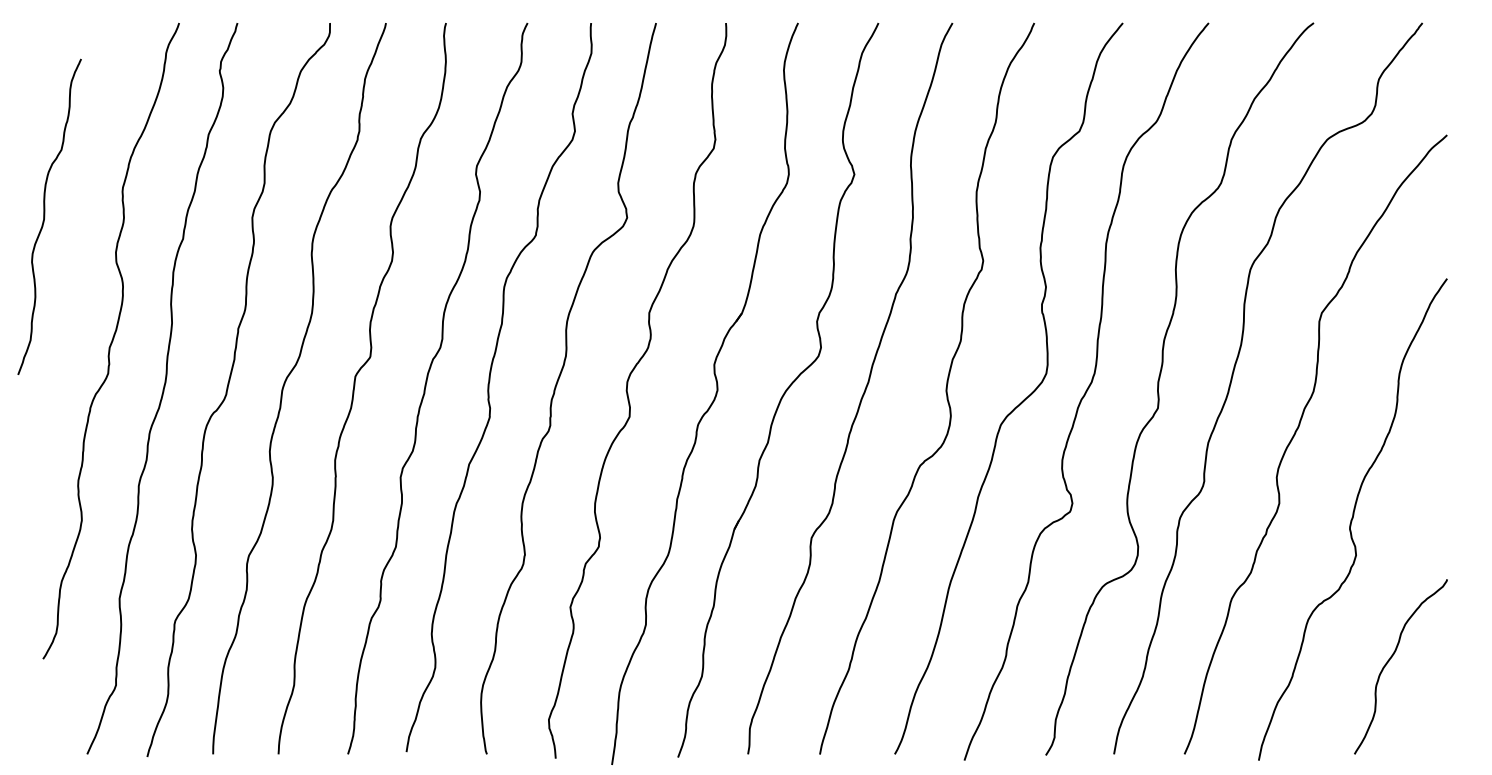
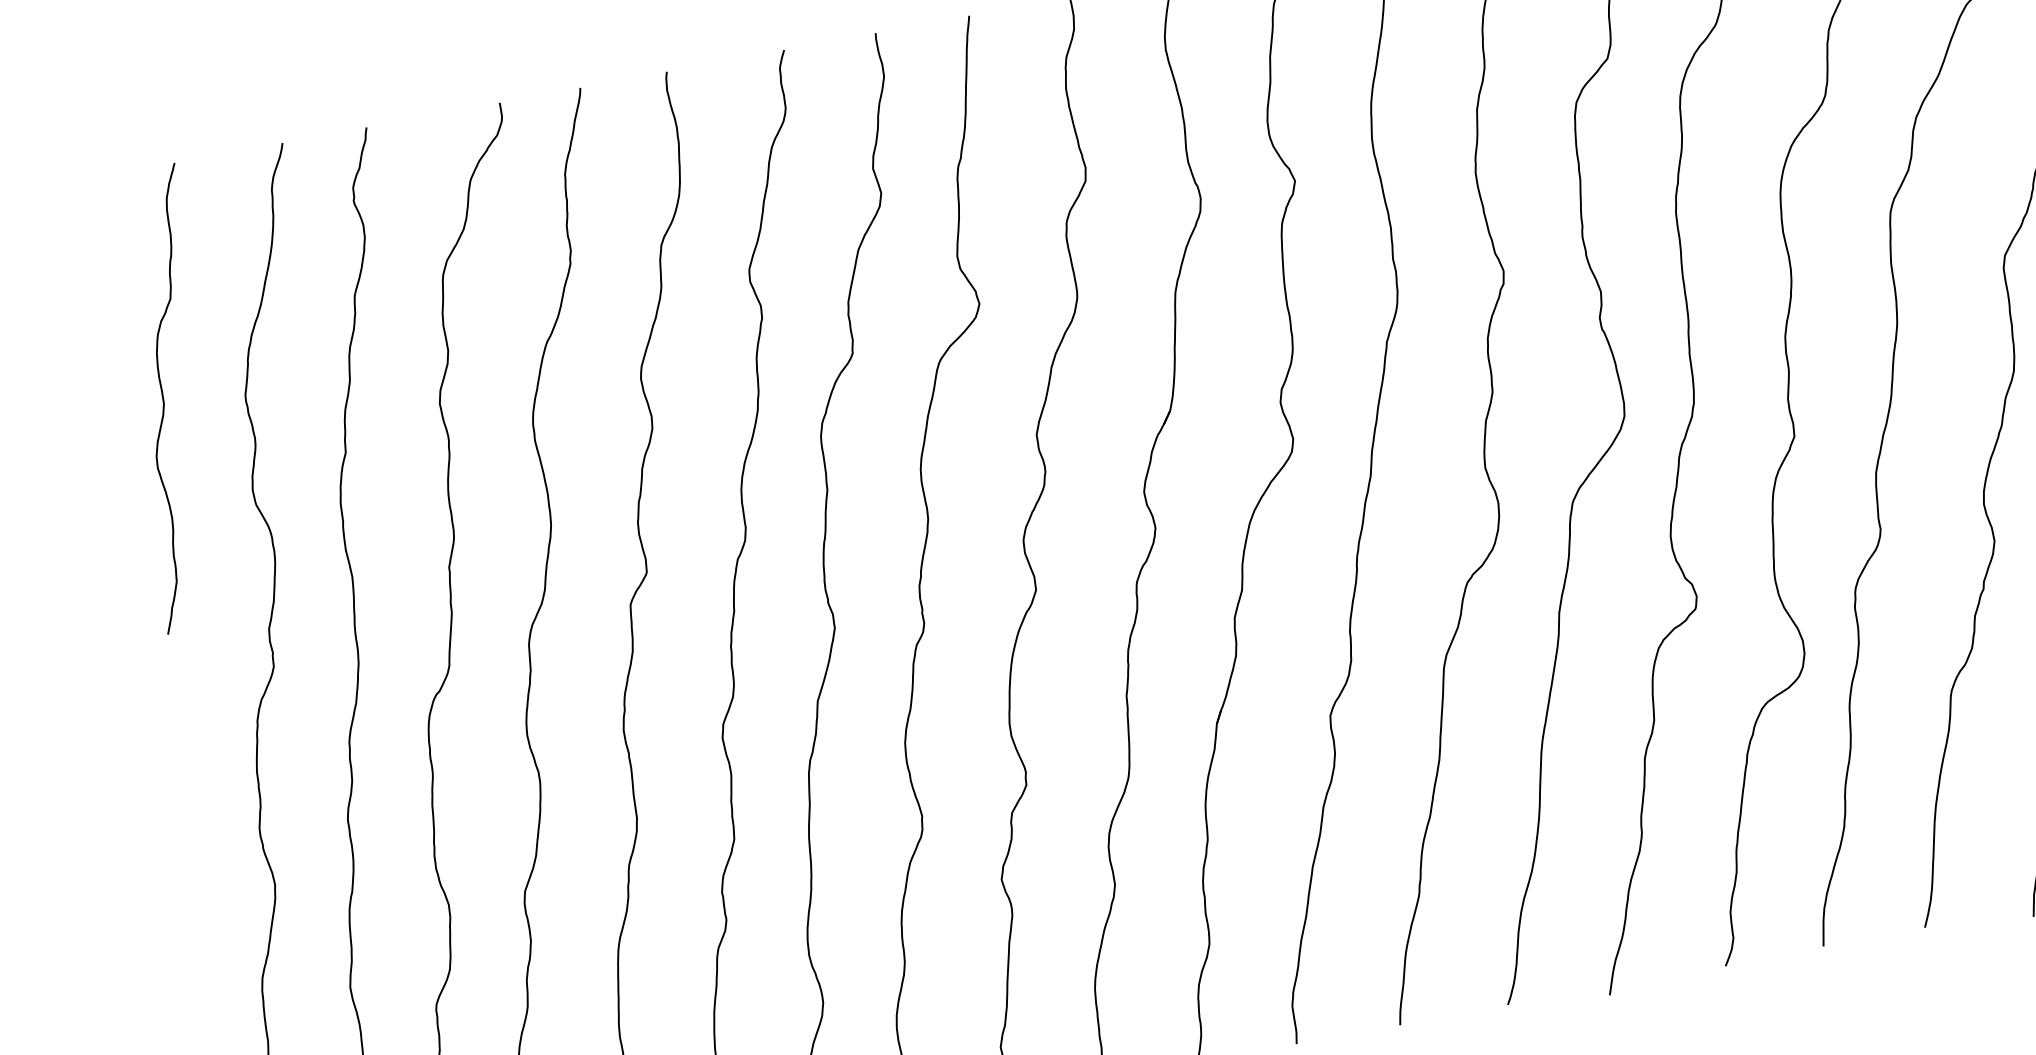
curve: (45, 216) -> (165, 399), moved

